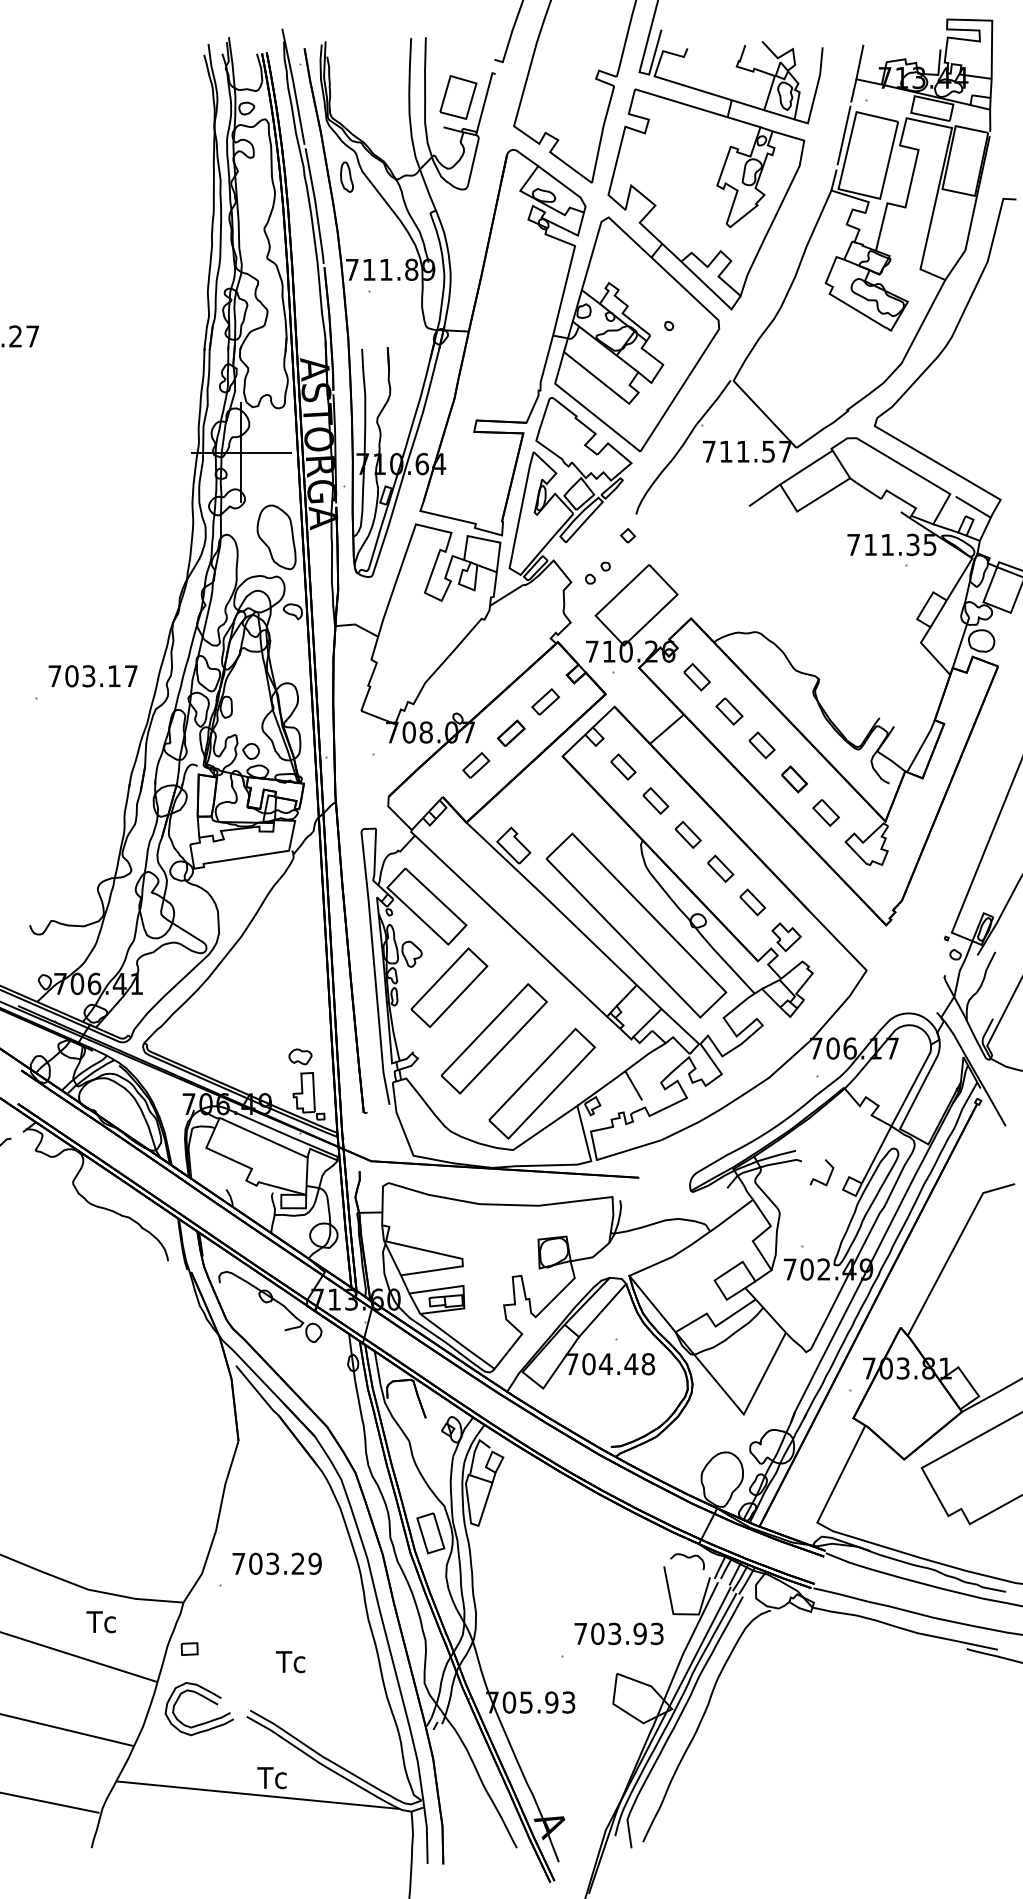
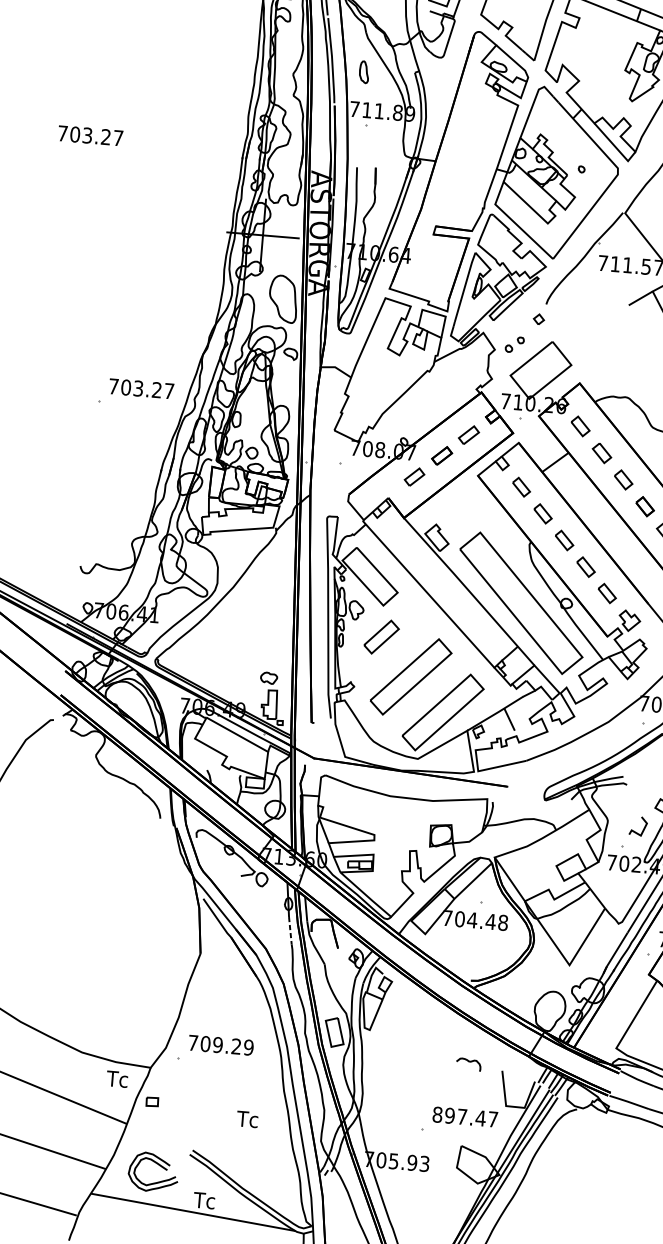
part: (346, 176) -> (363, 71), moved
text: (113, 675) -> (156, 389), 703.17 -> 703.27
part: (449, 987) -> (381, 636), size x0.6
line: (829, 1174) -> (643, 828), moved
line: (358, 1399) -> (290, 930), solid -> dashed
curve: (687, 1558) -> (468, 1062), moved
text: (272, 1563) -> (217, 1044), 703.29 -> 709.29
text: (100, 1622) -> (116, 1079), moved
text: (618, 1633) -> (465, 1116), 703.93 -> 897.47
text: (290, 1662) -> (247, 1119), moved
part: (204, 1698) -> (157, 1164), moved

